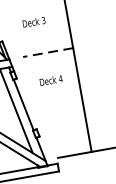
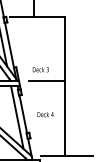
text: (33, 21) -> (40, 69), moved
line: (47, 52) -> (46, 80), dashed -> solid
text: (51, 80) -> (45, 114), moved

